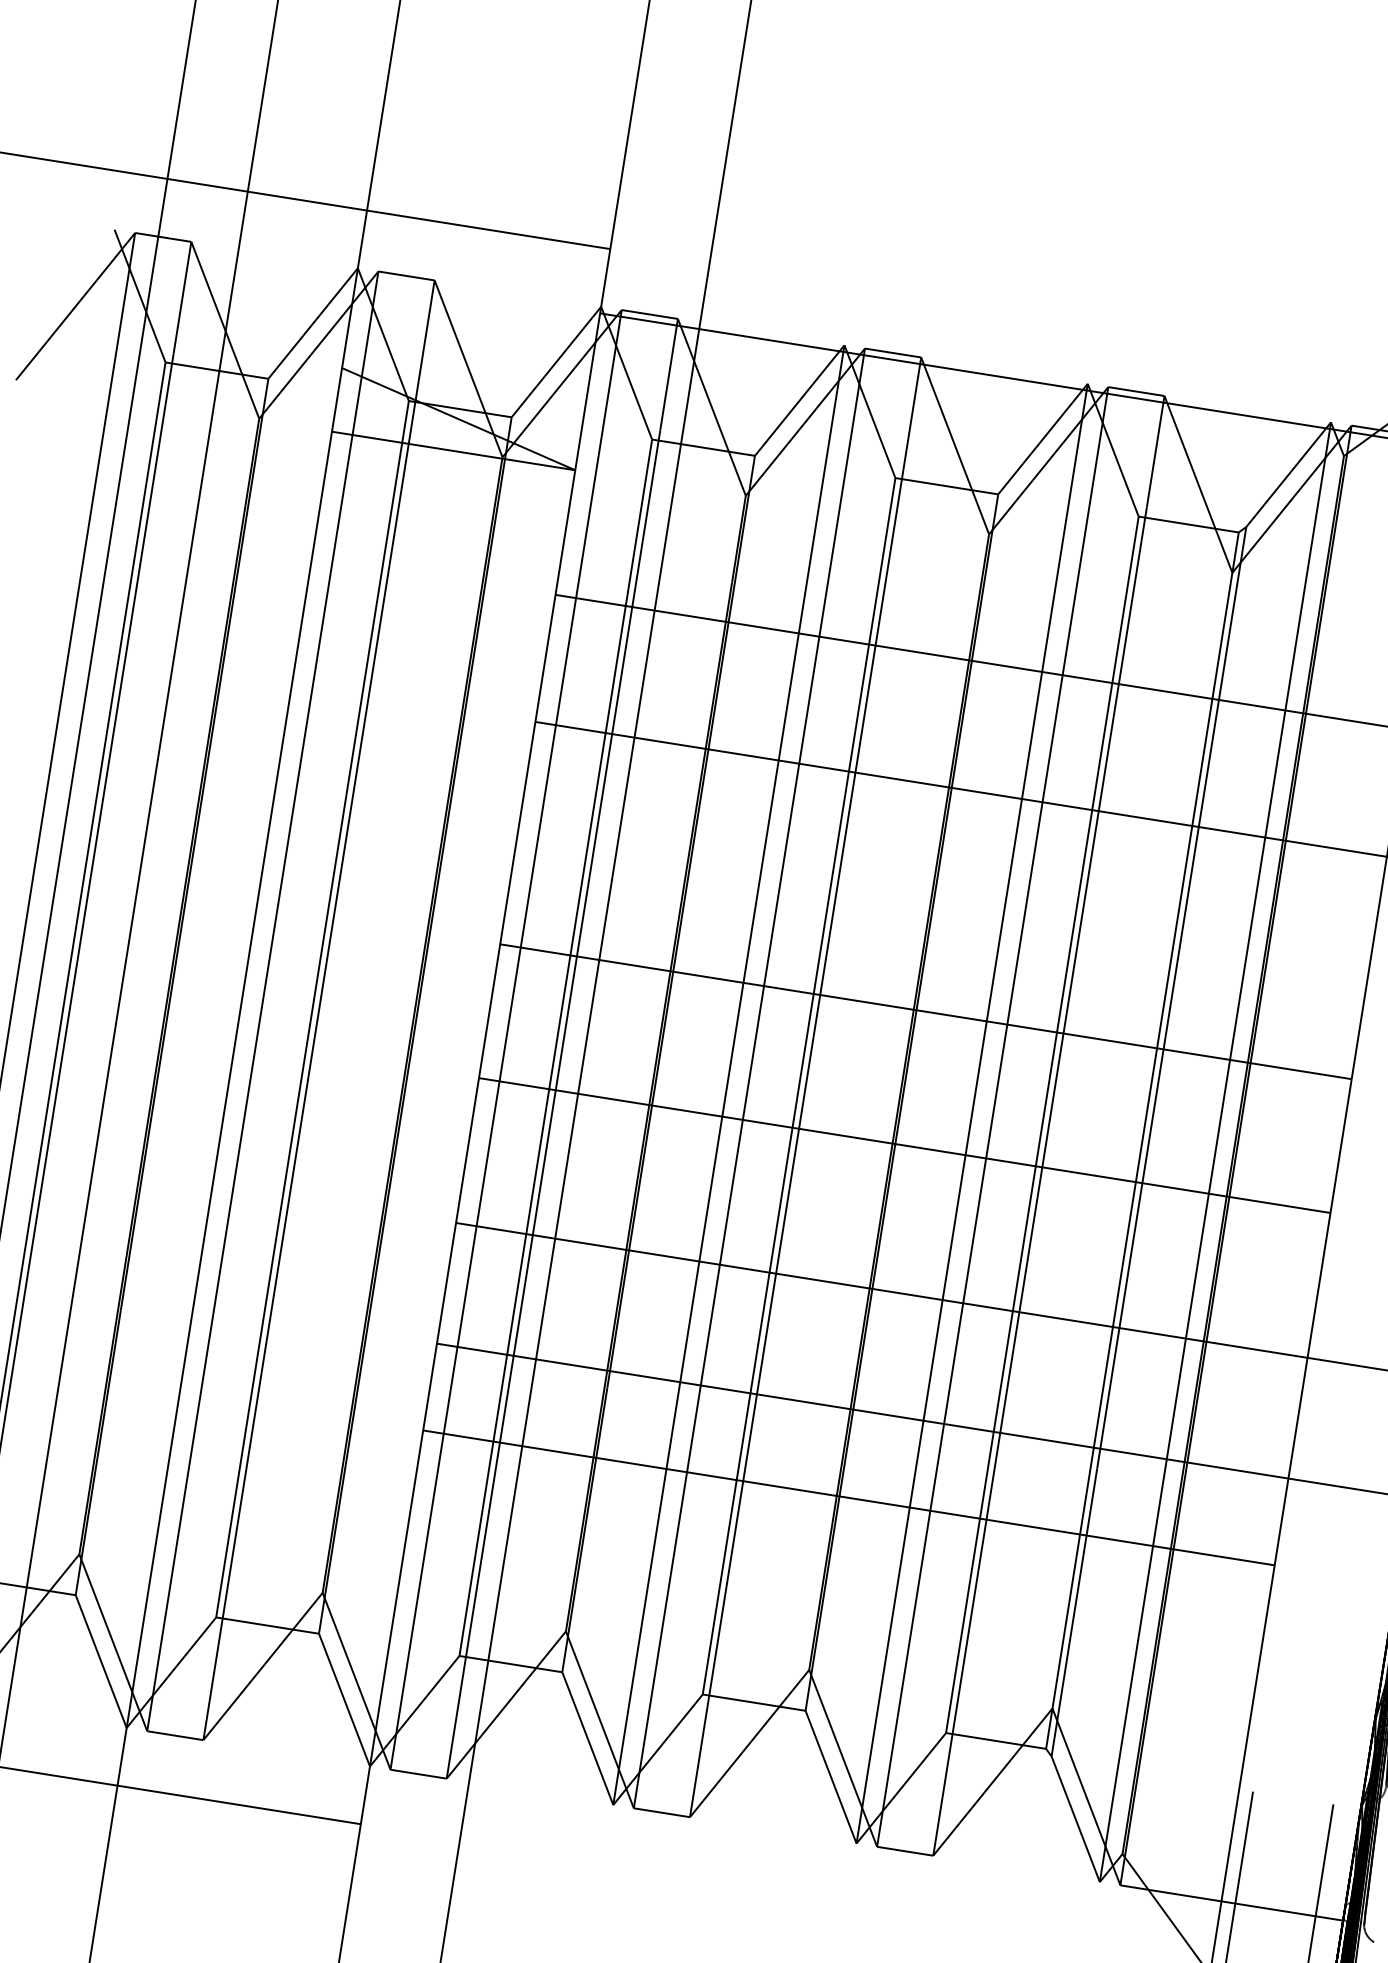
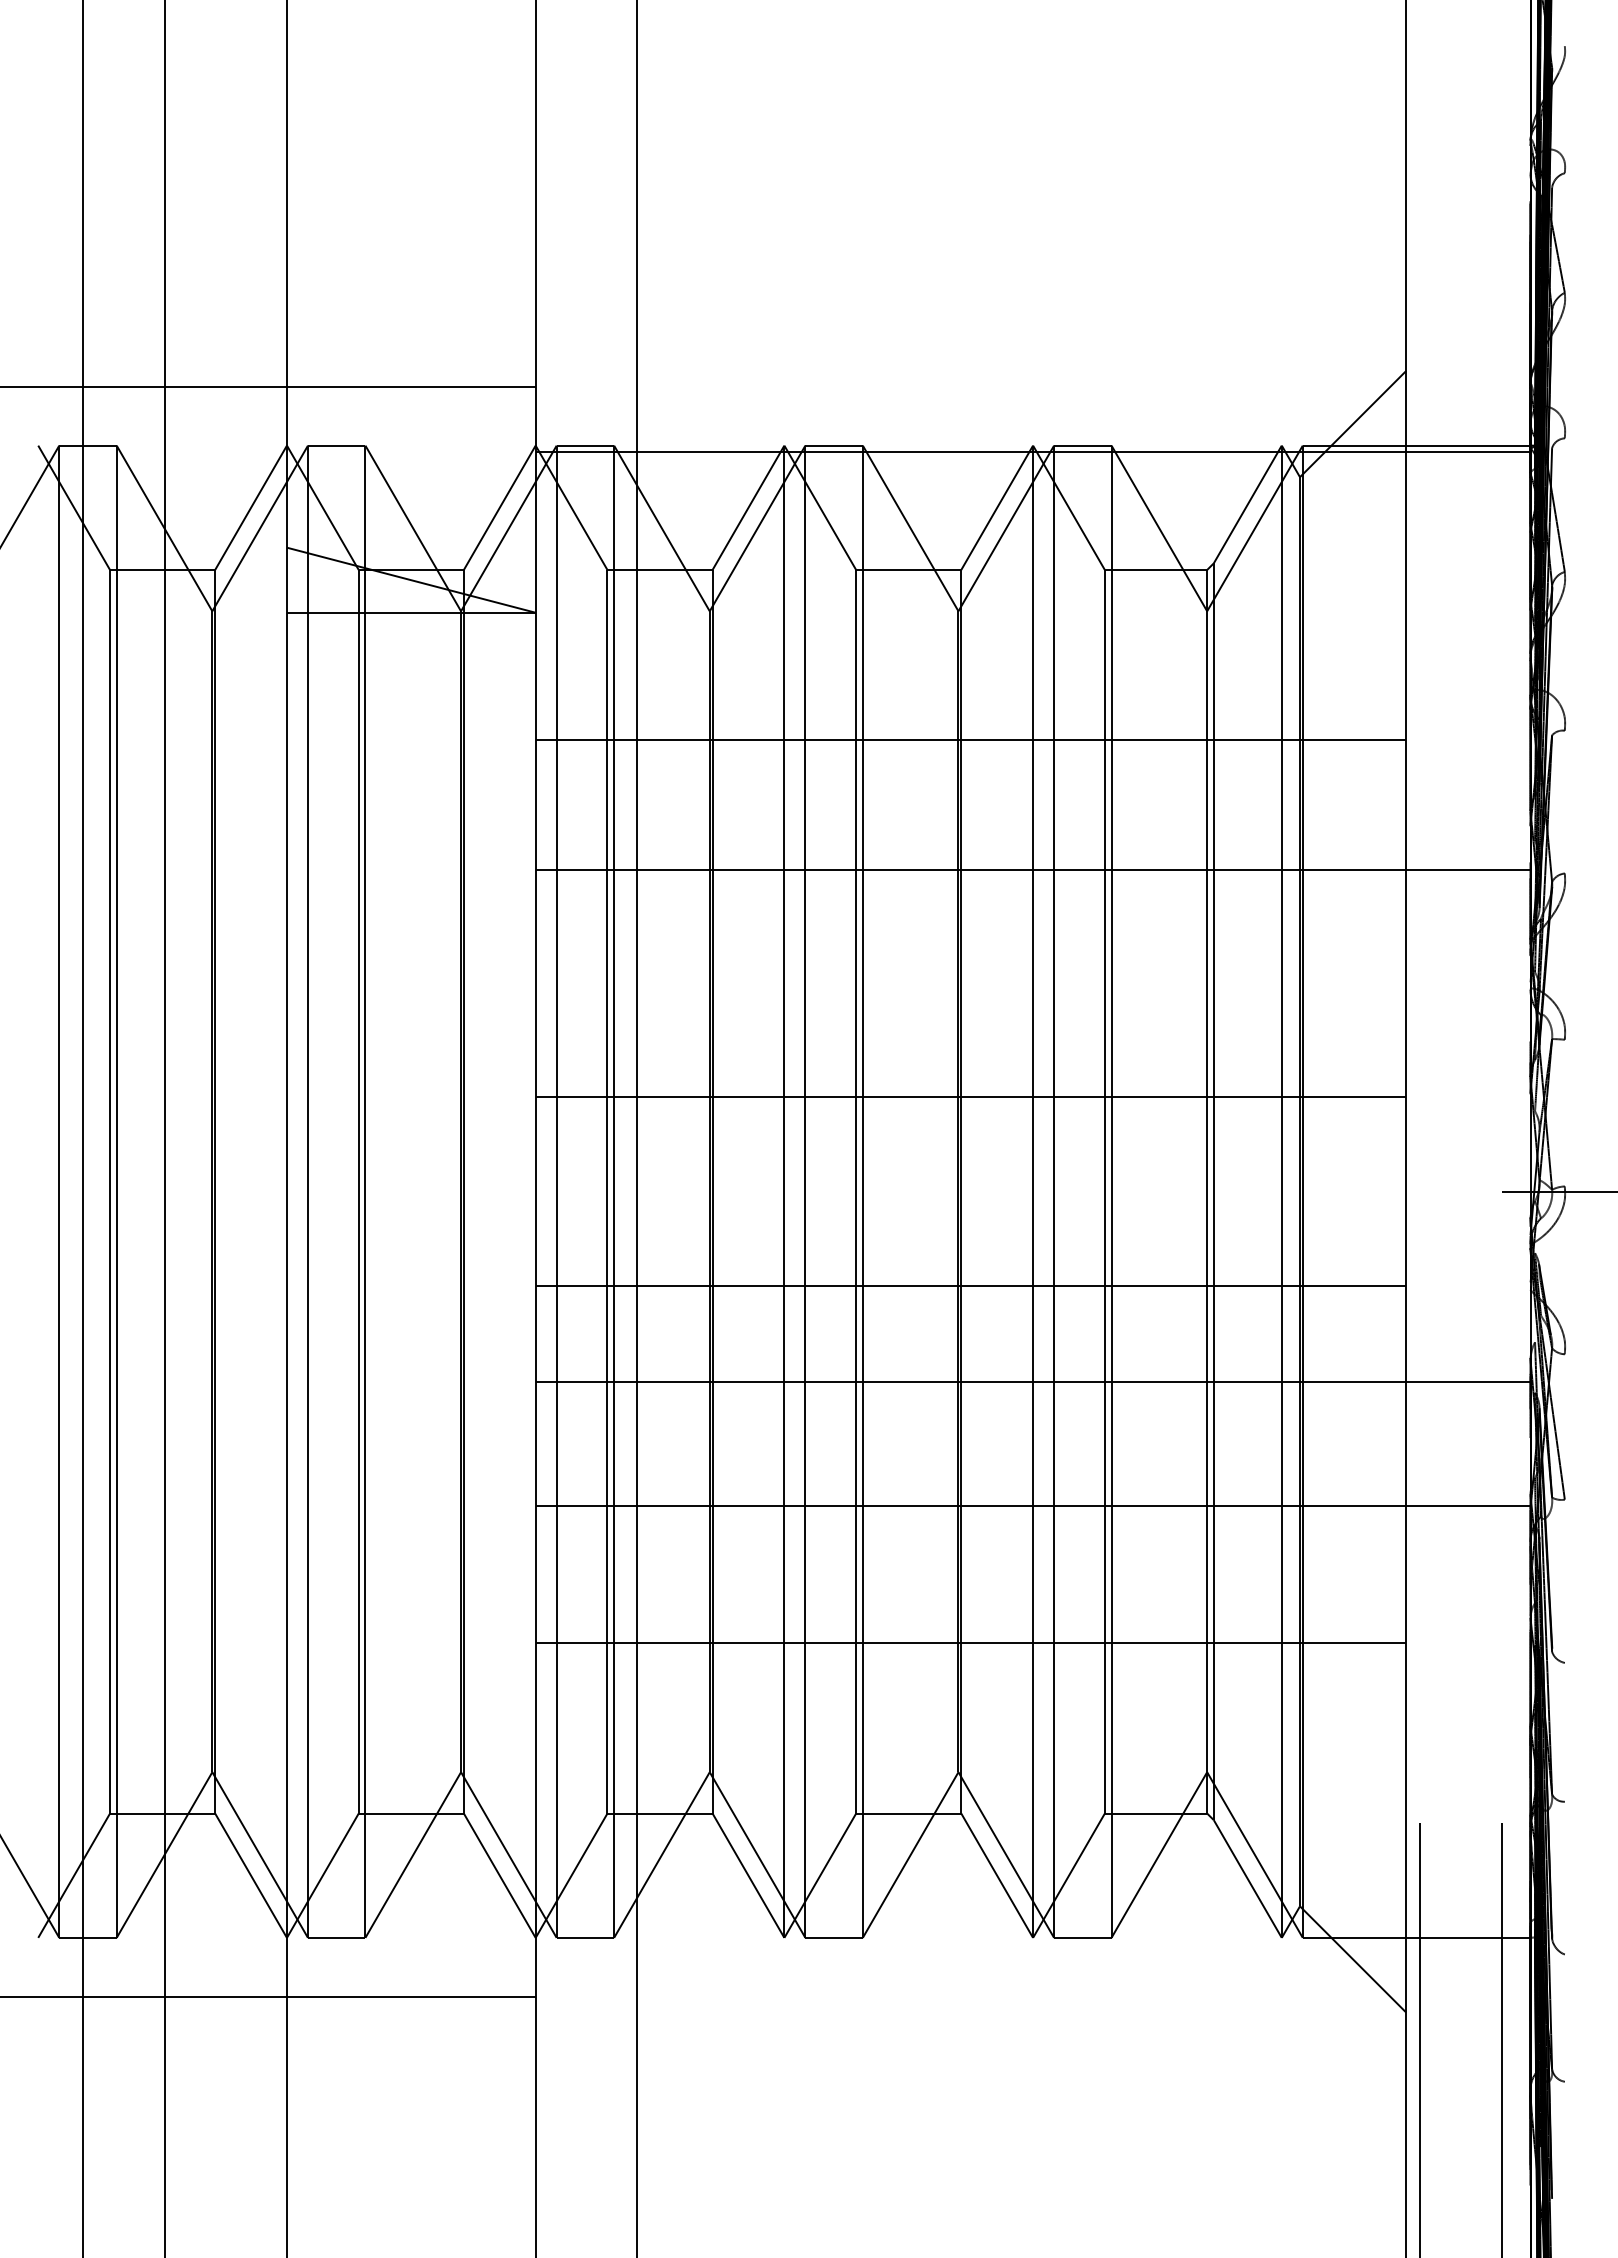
line: (904, 1145) -> (970, 1286), moved
line: (848, 1497) -> (970, 1643), moved

